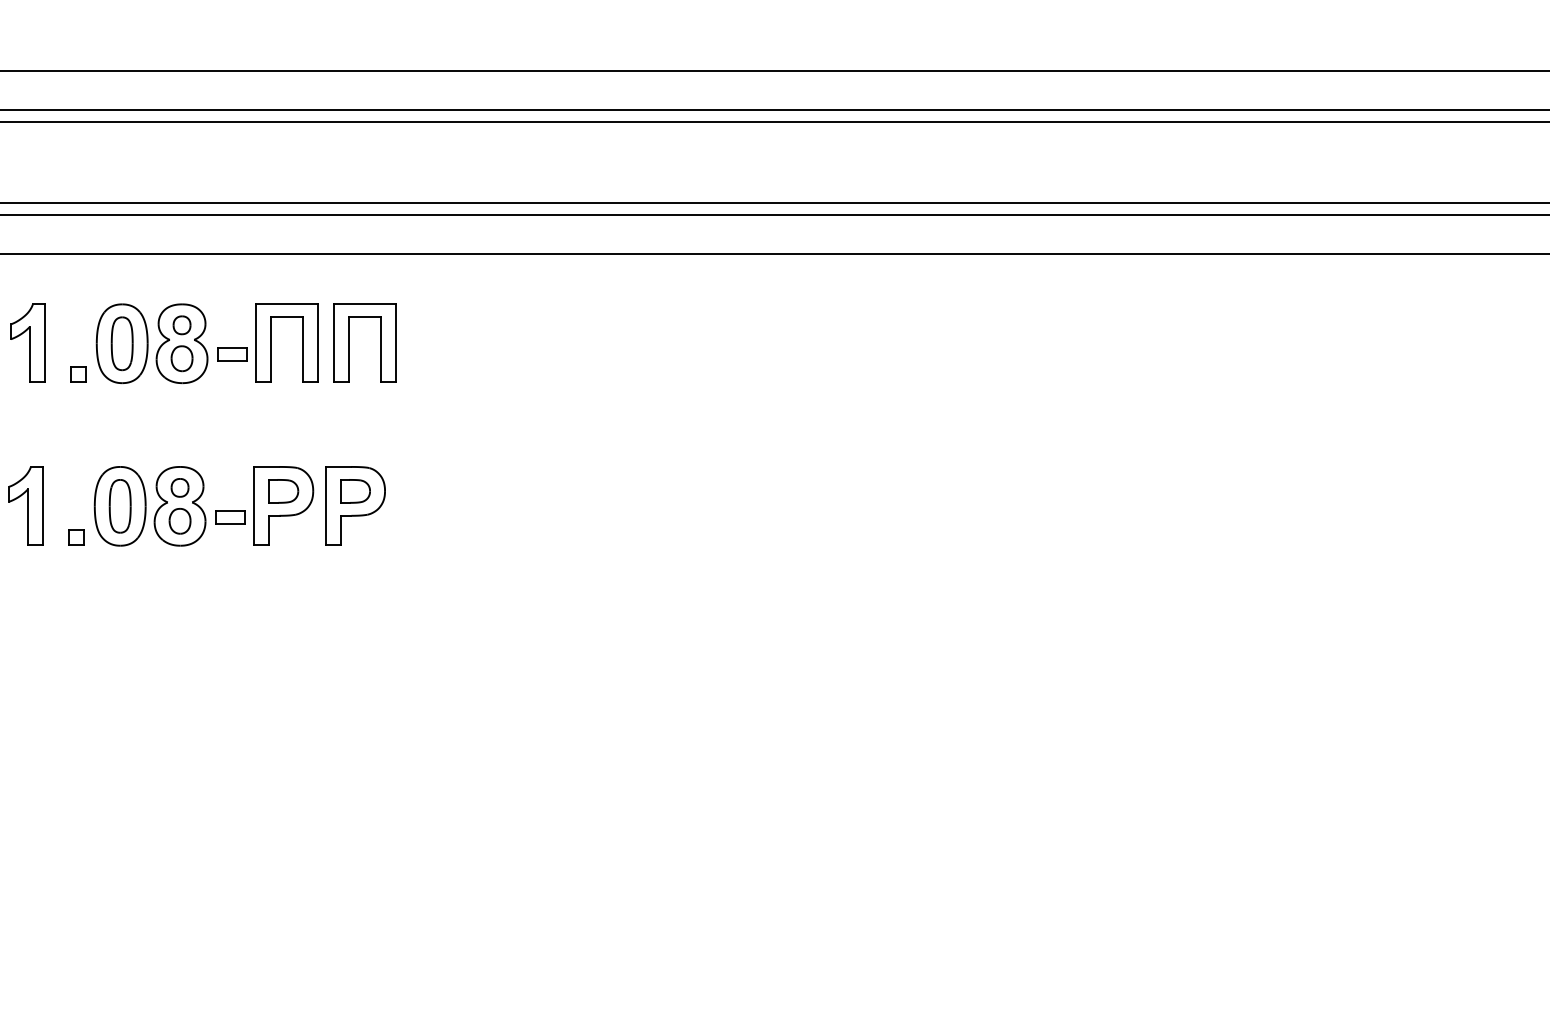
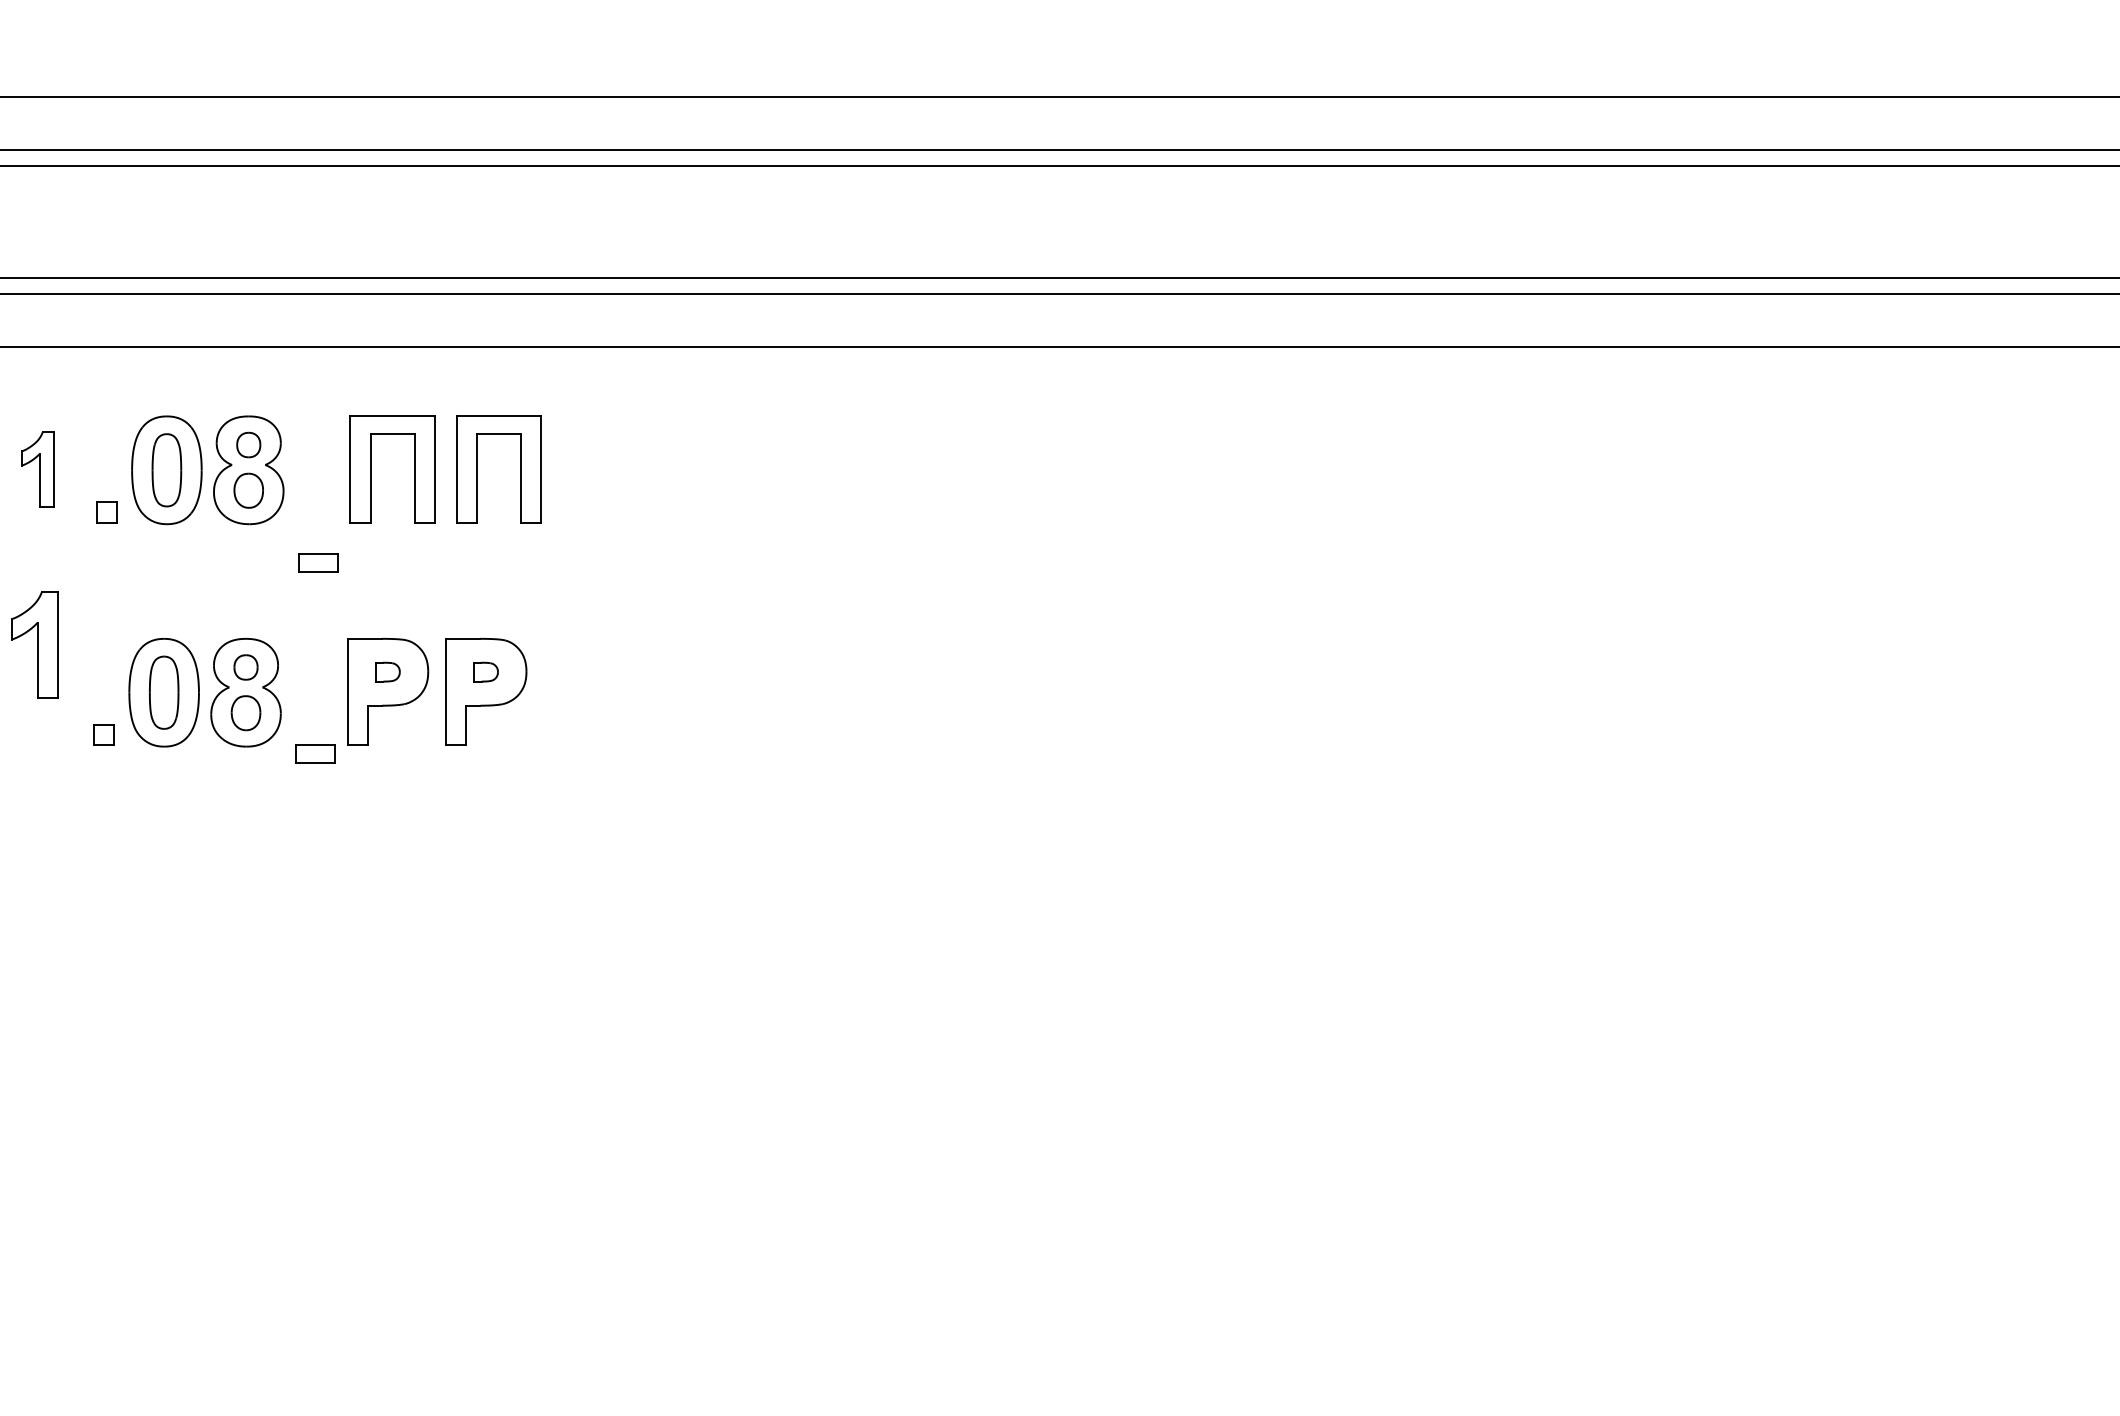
part: (27, 343) -> (37, 469), size x0.7
part: (233, 354) -> (318, 562), moved
part: (283, 490) -> (387, 671), size x0.6
part: (355, 490) -> (485, 671), size x0.6
part: (25, 505) -> (34, 644), moved
part: (230, 517) -> (315, 753), moved

